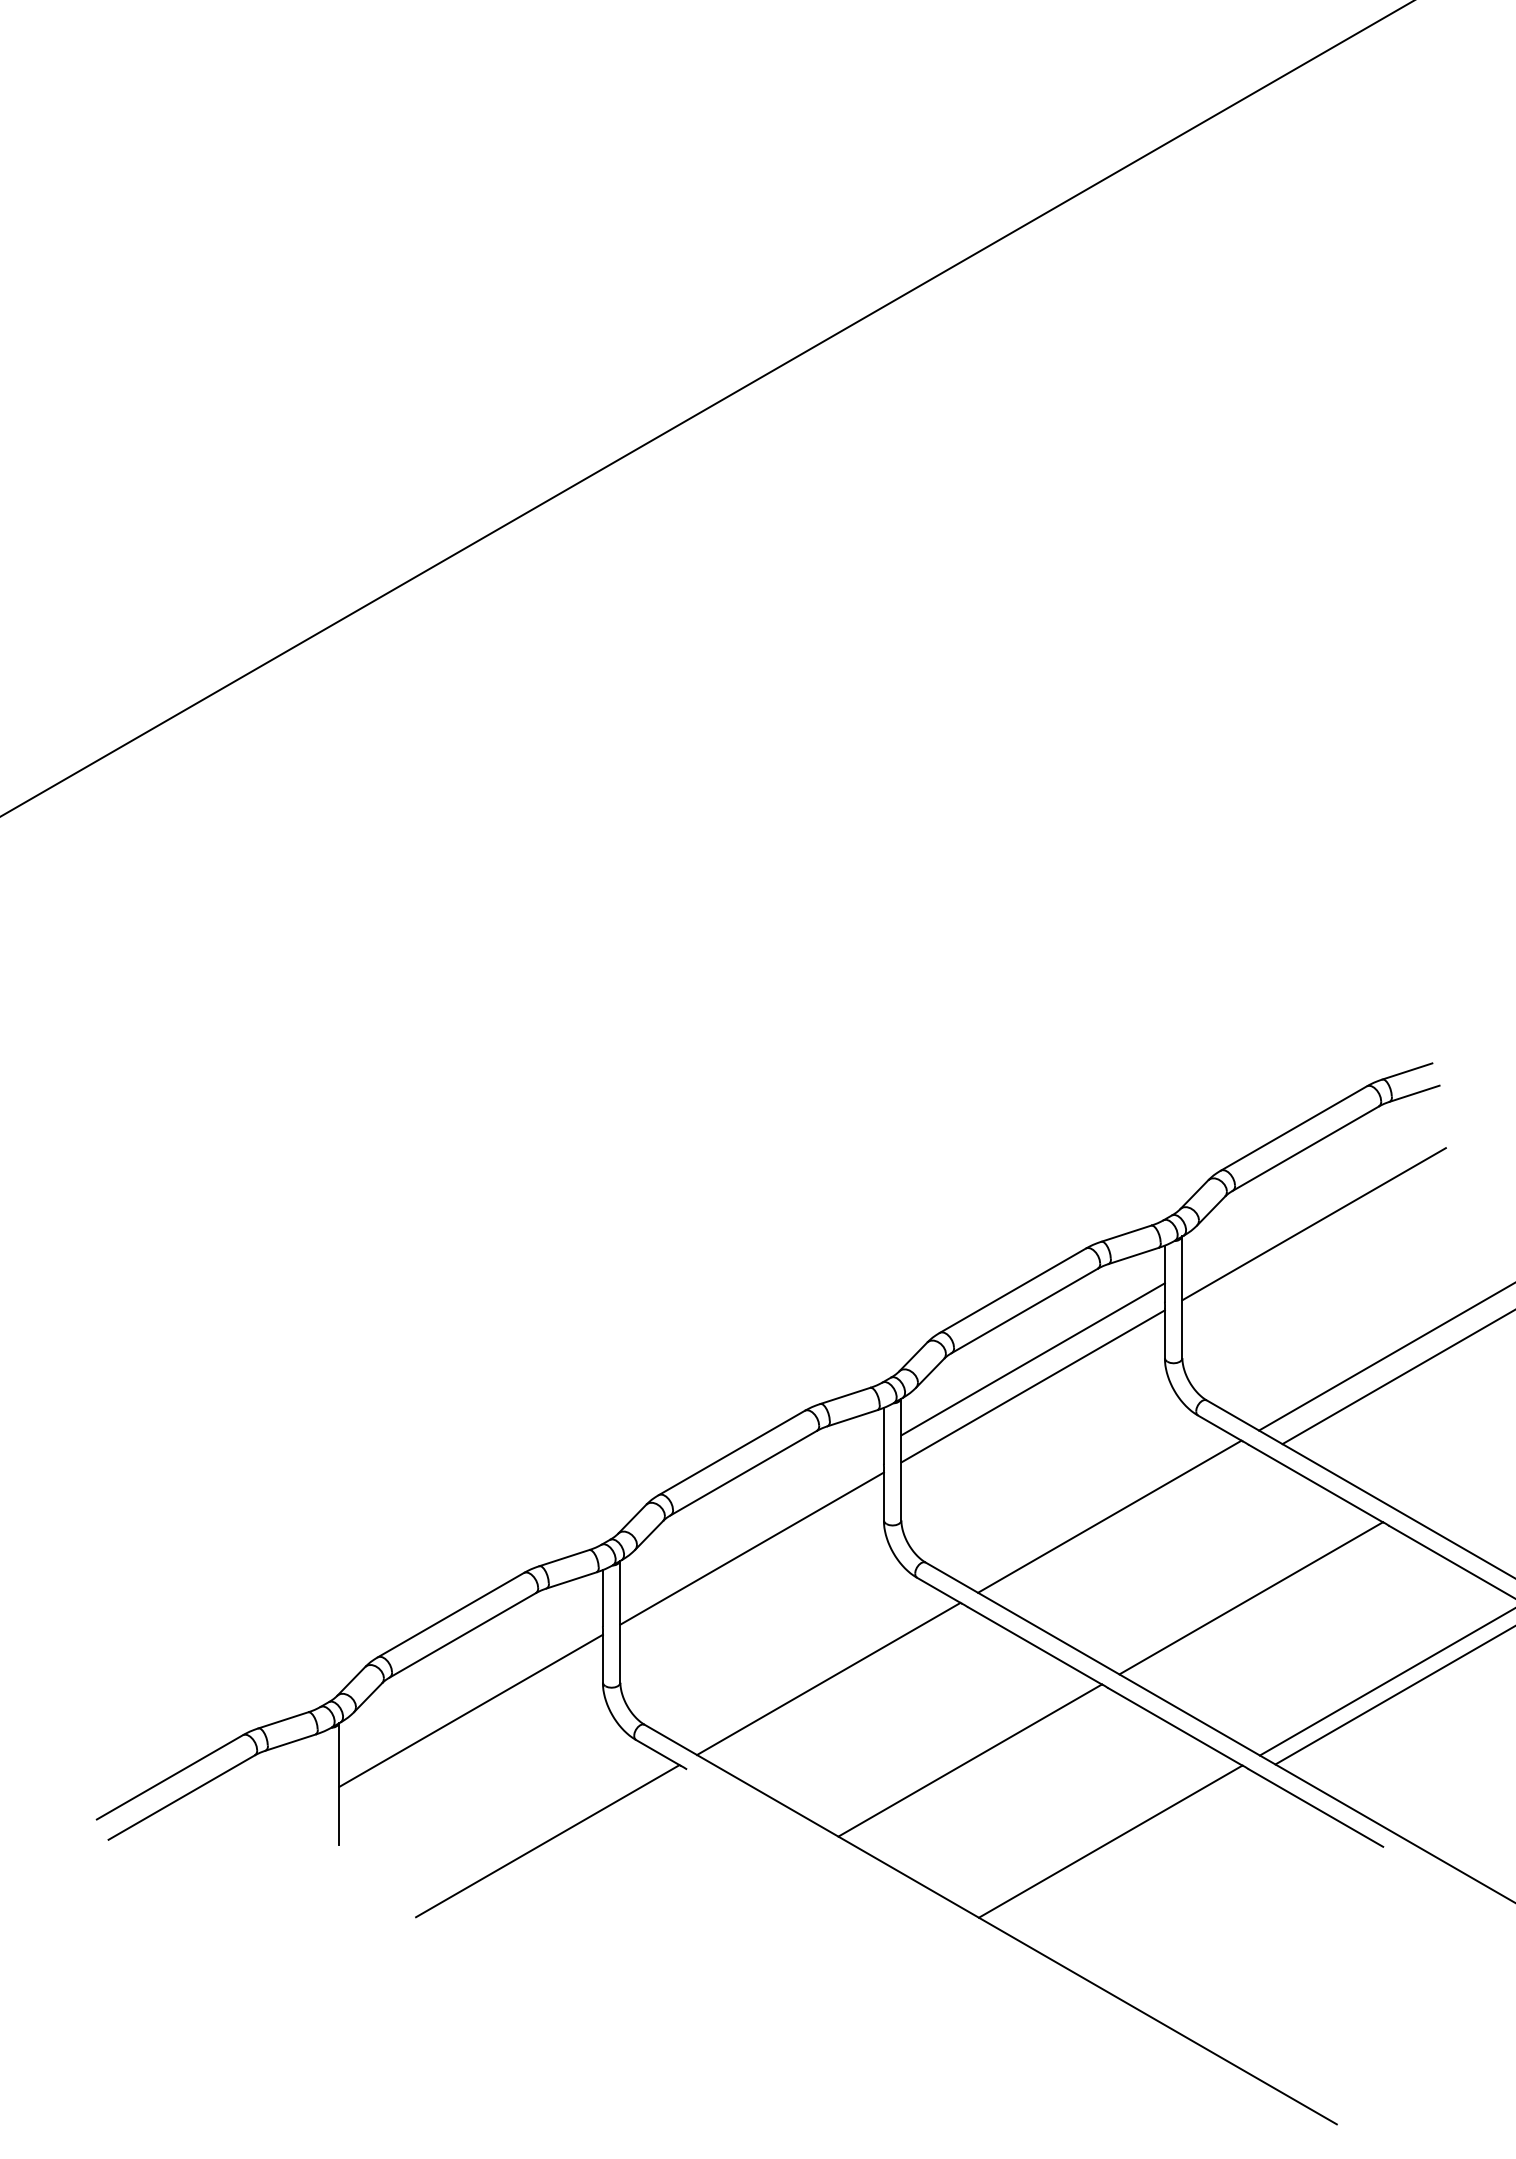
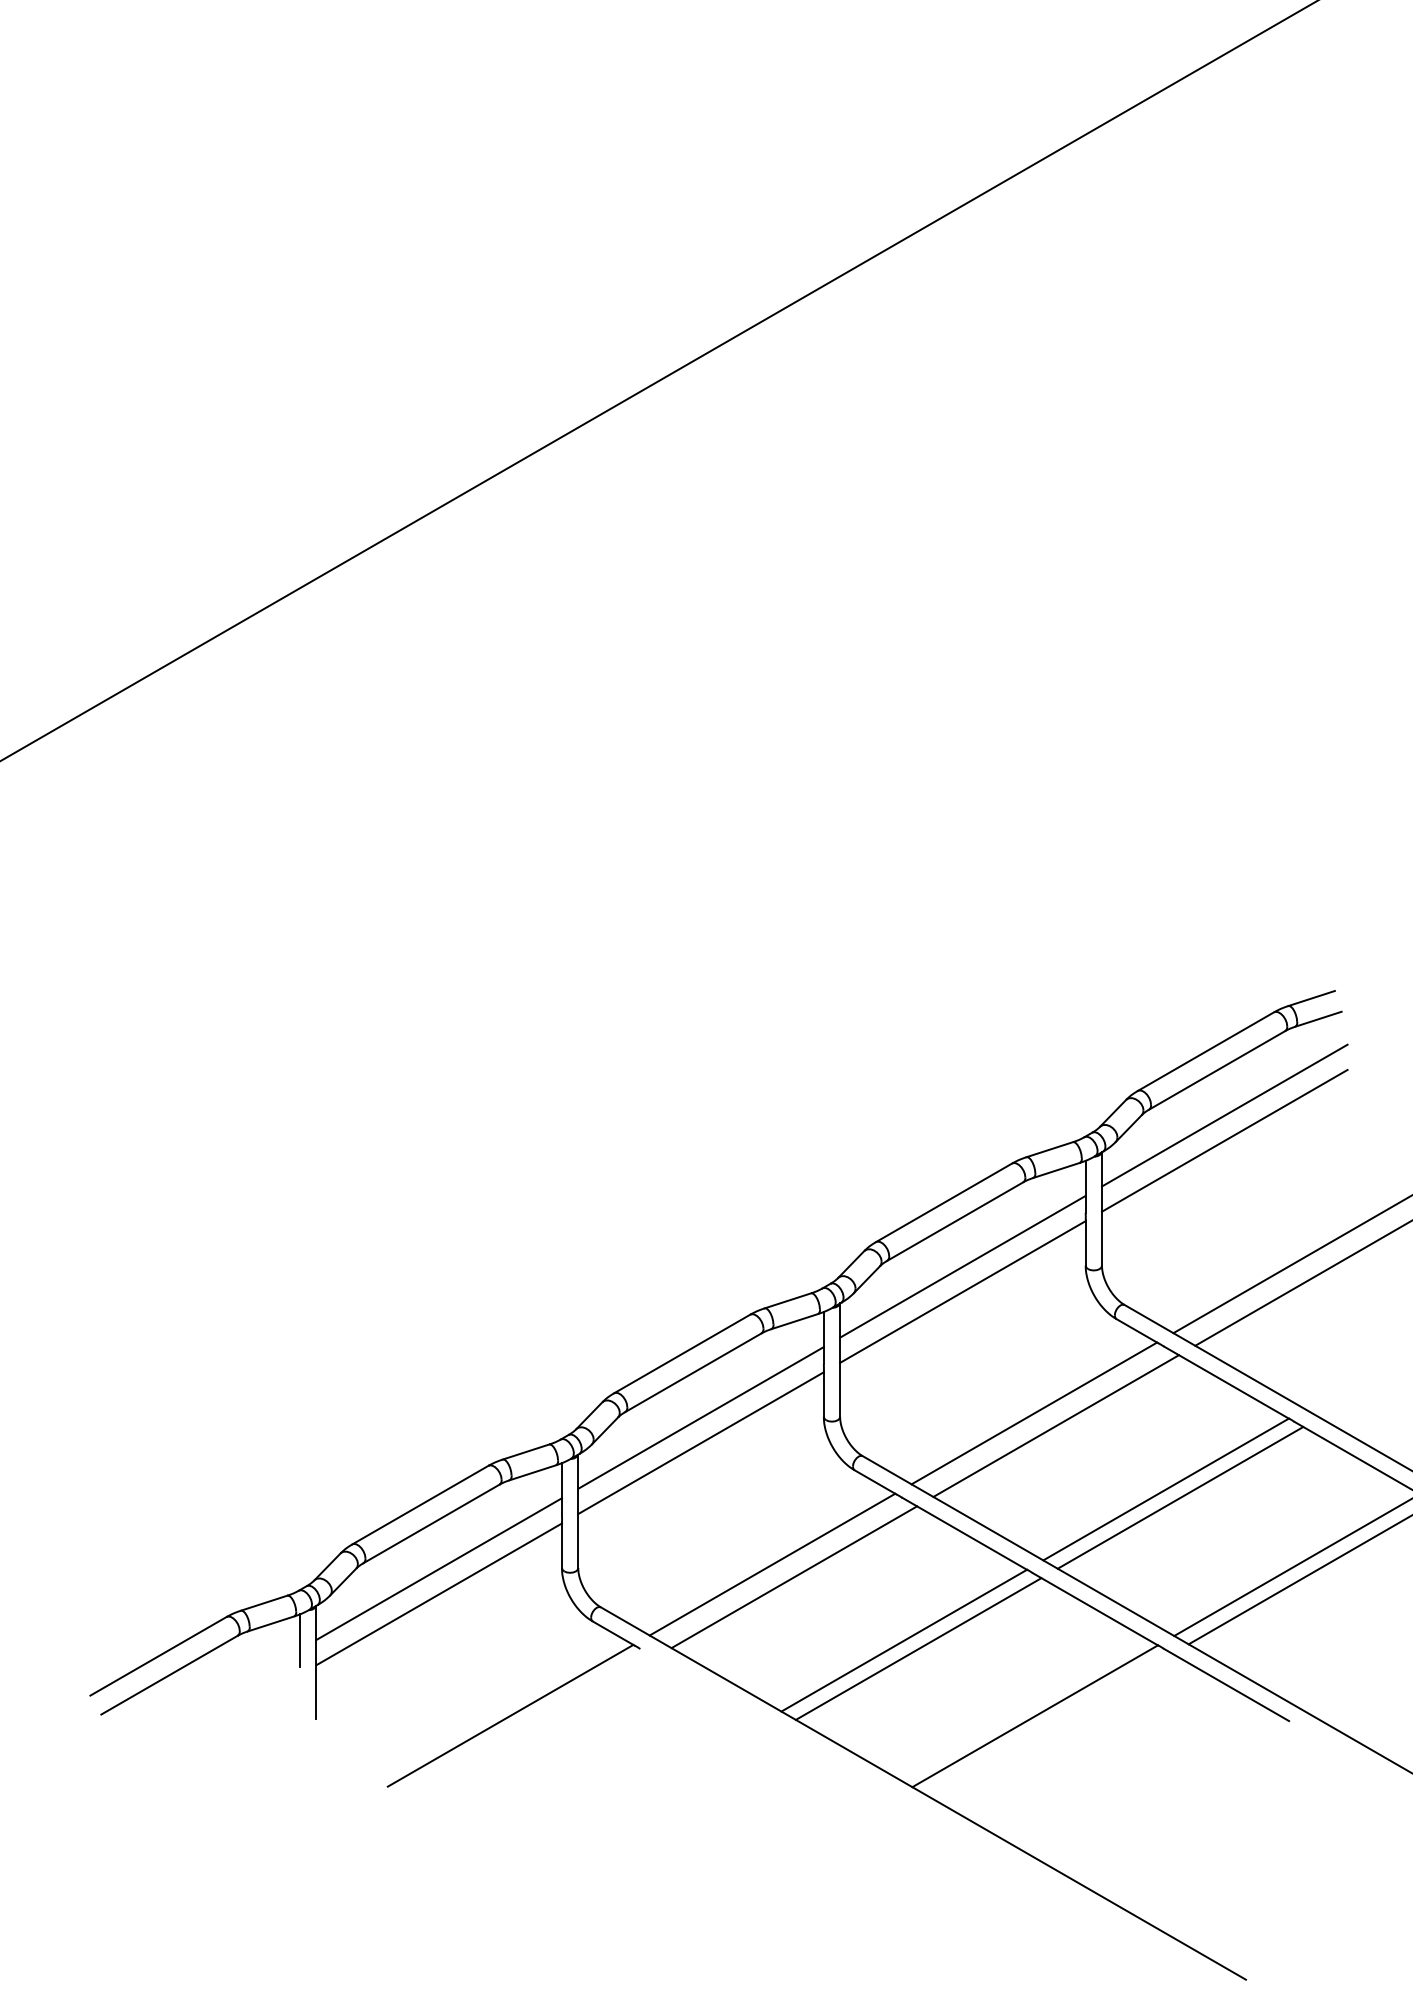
line: (1313, 1197) -> (1224, 1115), added
line: (751, 1521) -> (700, 1417), added
line: (1133, 1530) -> (1056, 1426), added
line: (1266, 1607) -> (1180, 1498), added
line: (470, 1683) -> (438, 1568), added
line: (852, 1692) -> (794, 1577), added
line: (321, 1760) -> (299, 1640), added
line: (985, 1769) -> (918, 1649), added

